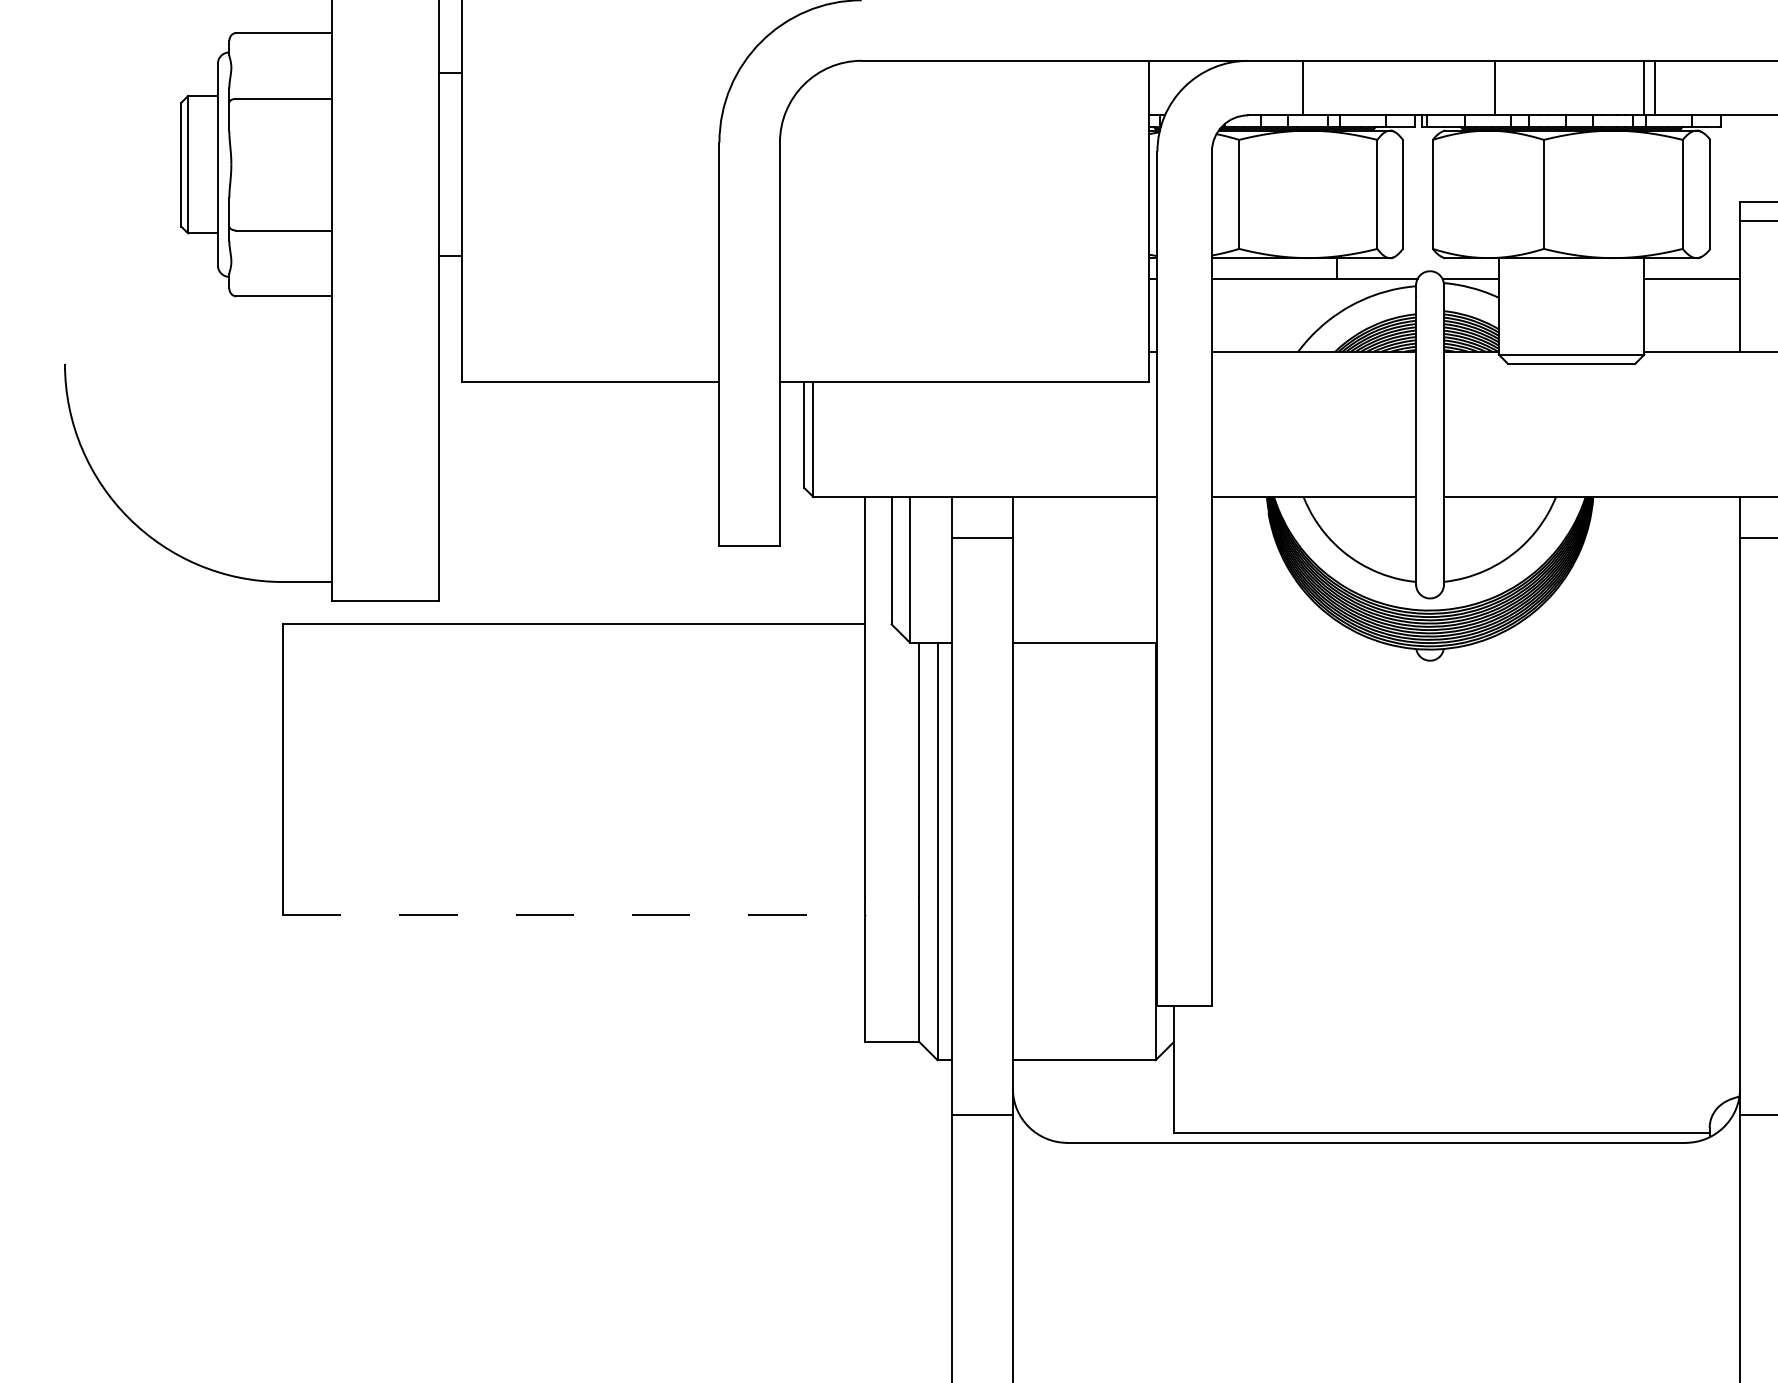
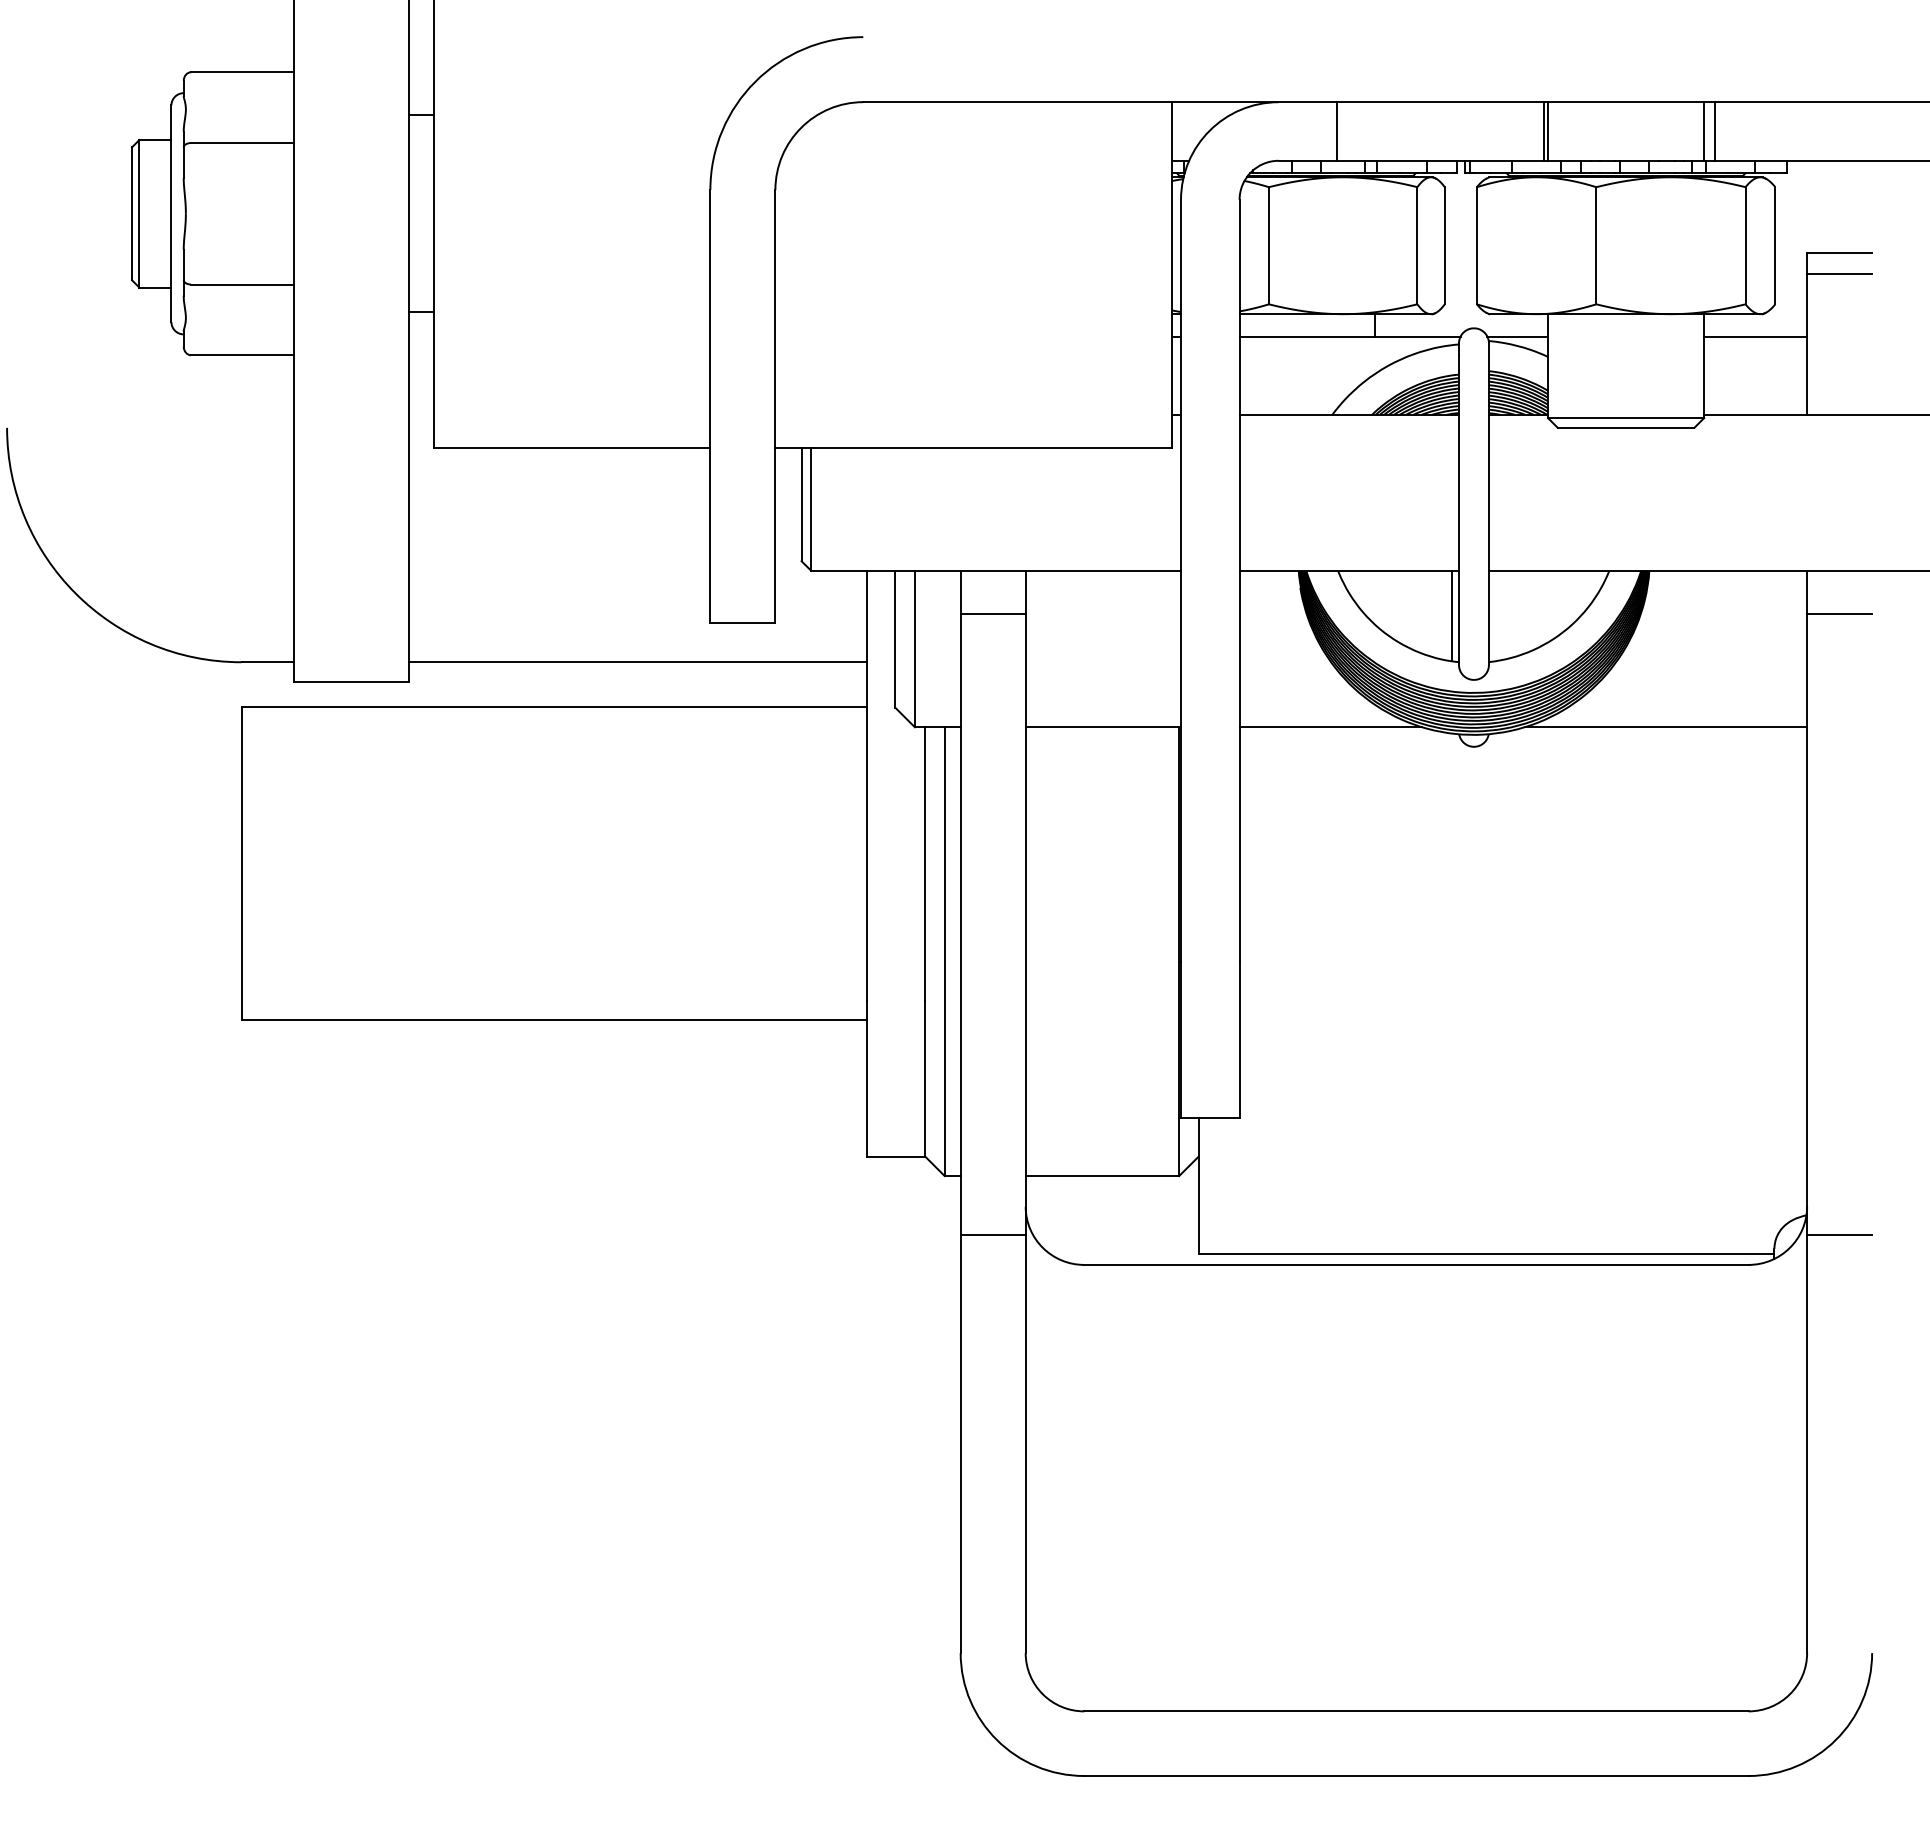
line: (1498, 88) -> (1547, 131), added
line: (1410, 538) -> (1452, 615), added
line: (651, 582) -> (637, 662), added
line: (1296, 642) -> (1330, 727), added
line: (1608, 642) -> (1665, 727), added
line: (574, 914) -> (554, 1019), dashed -> solid

